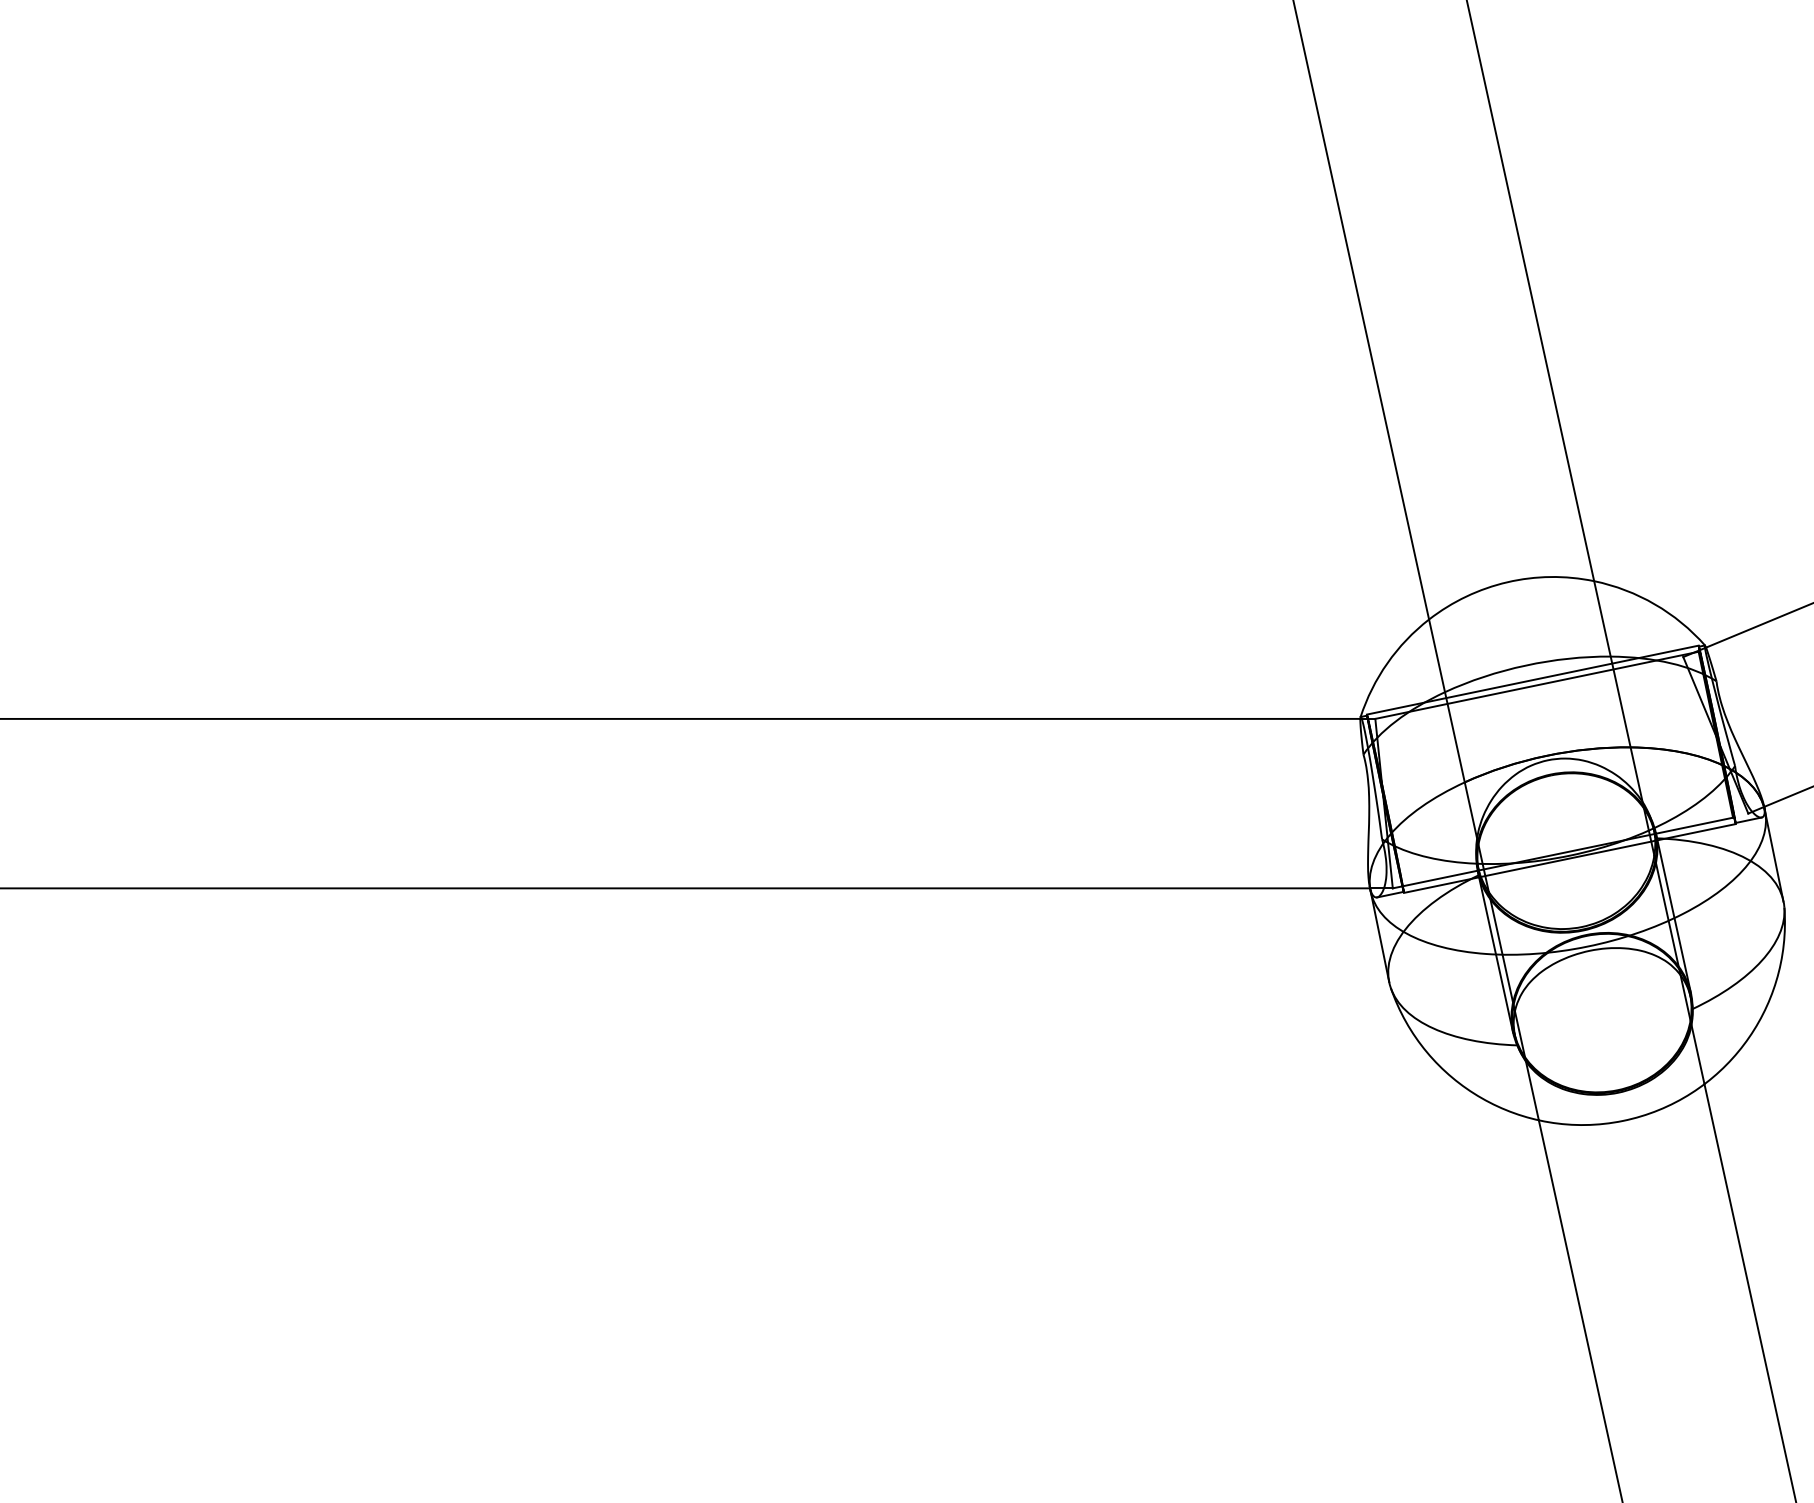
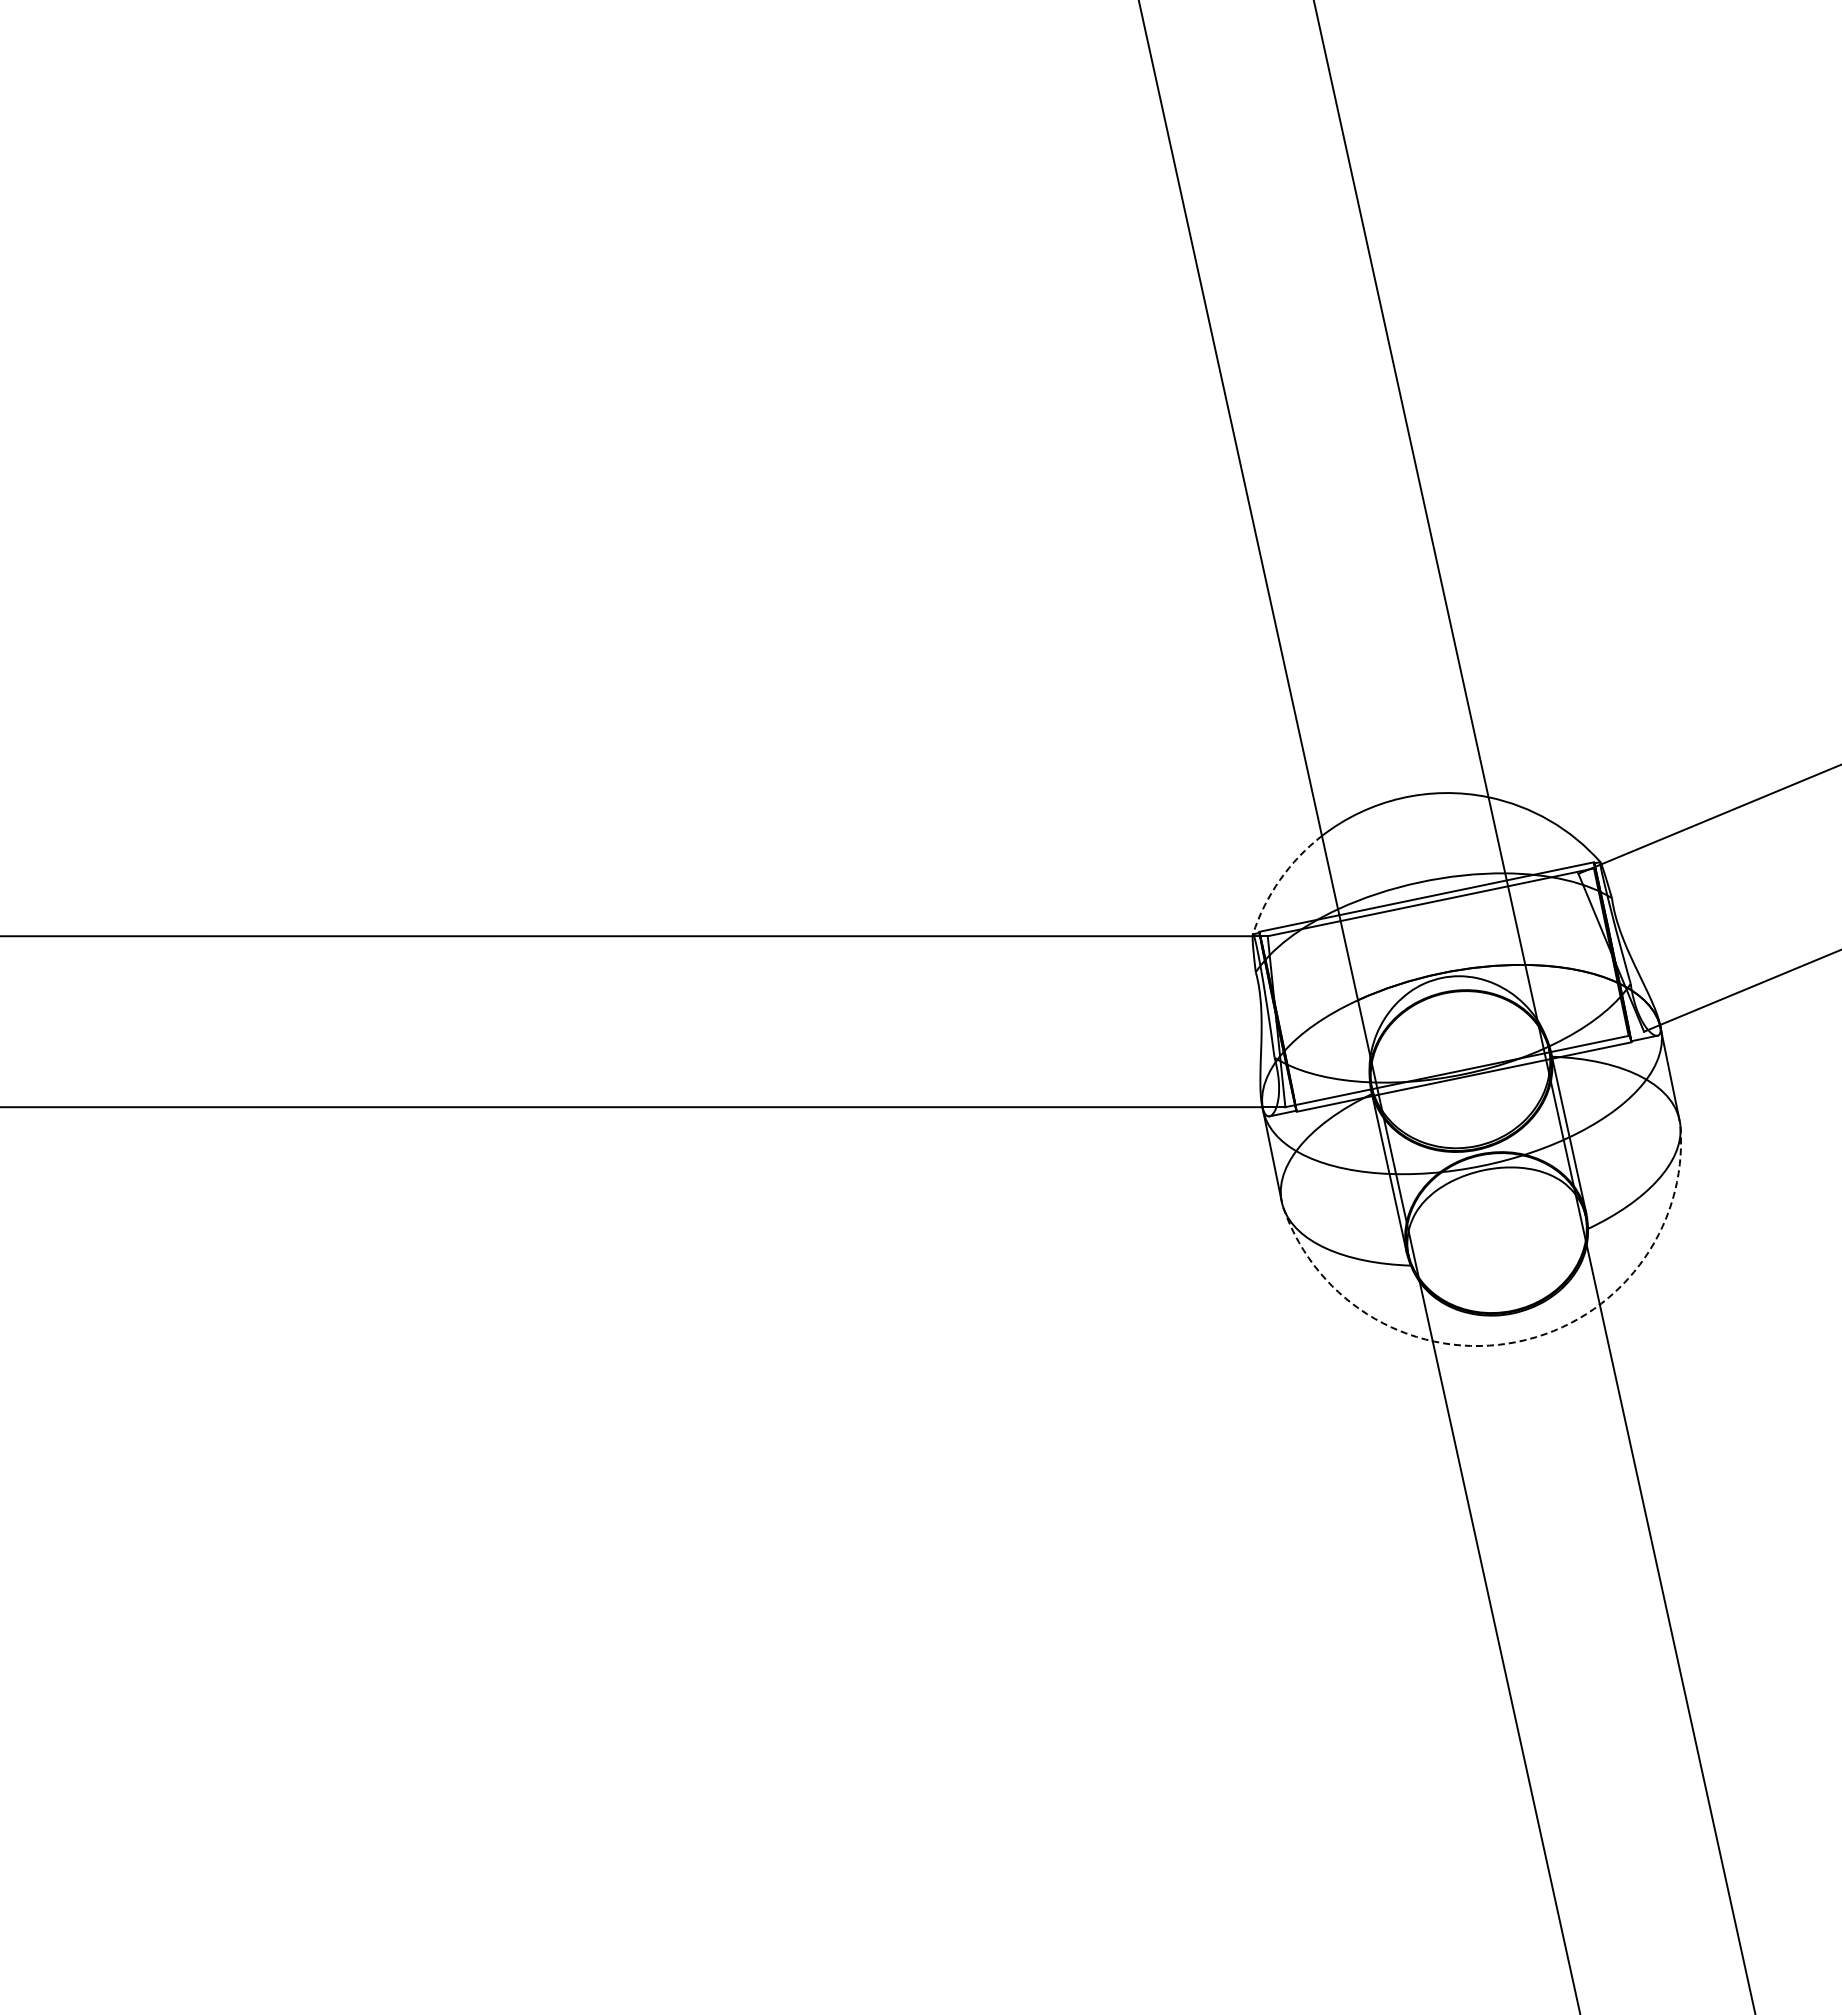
arc: (1387, 663) -> (1280, 880), solid -> dashed
arc: (1622, 1120) -> (1517, 1341), solid -> dashed

